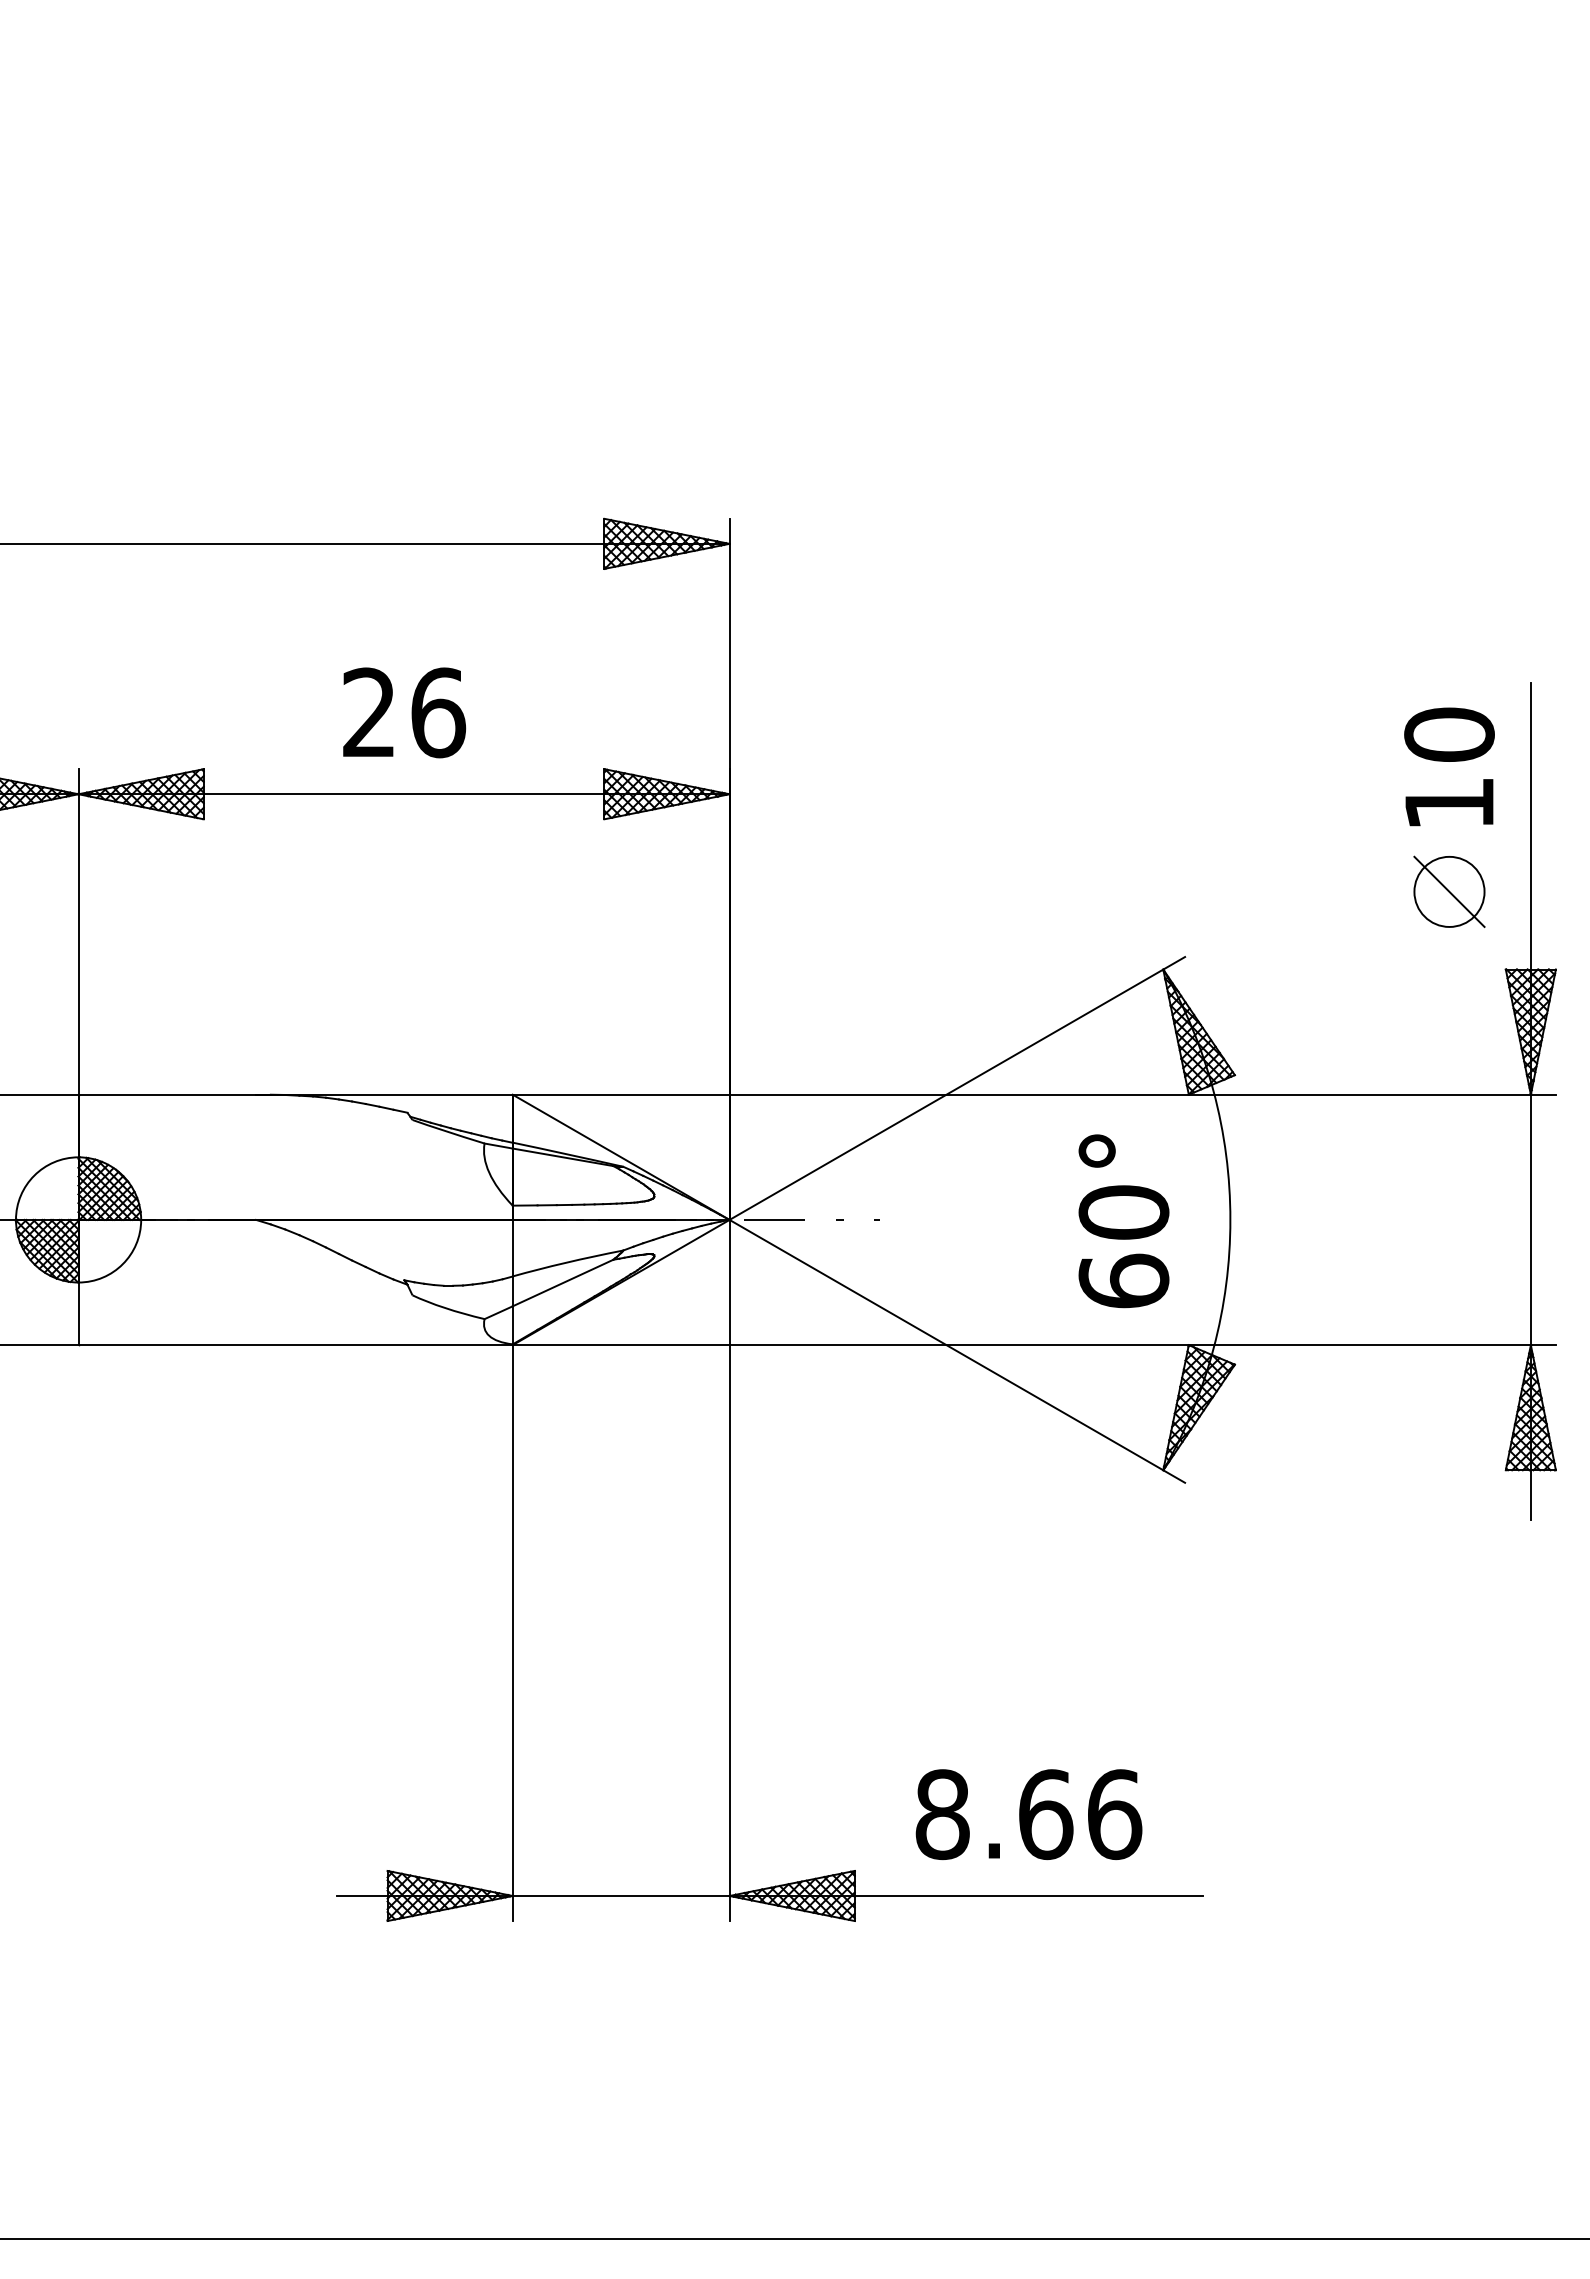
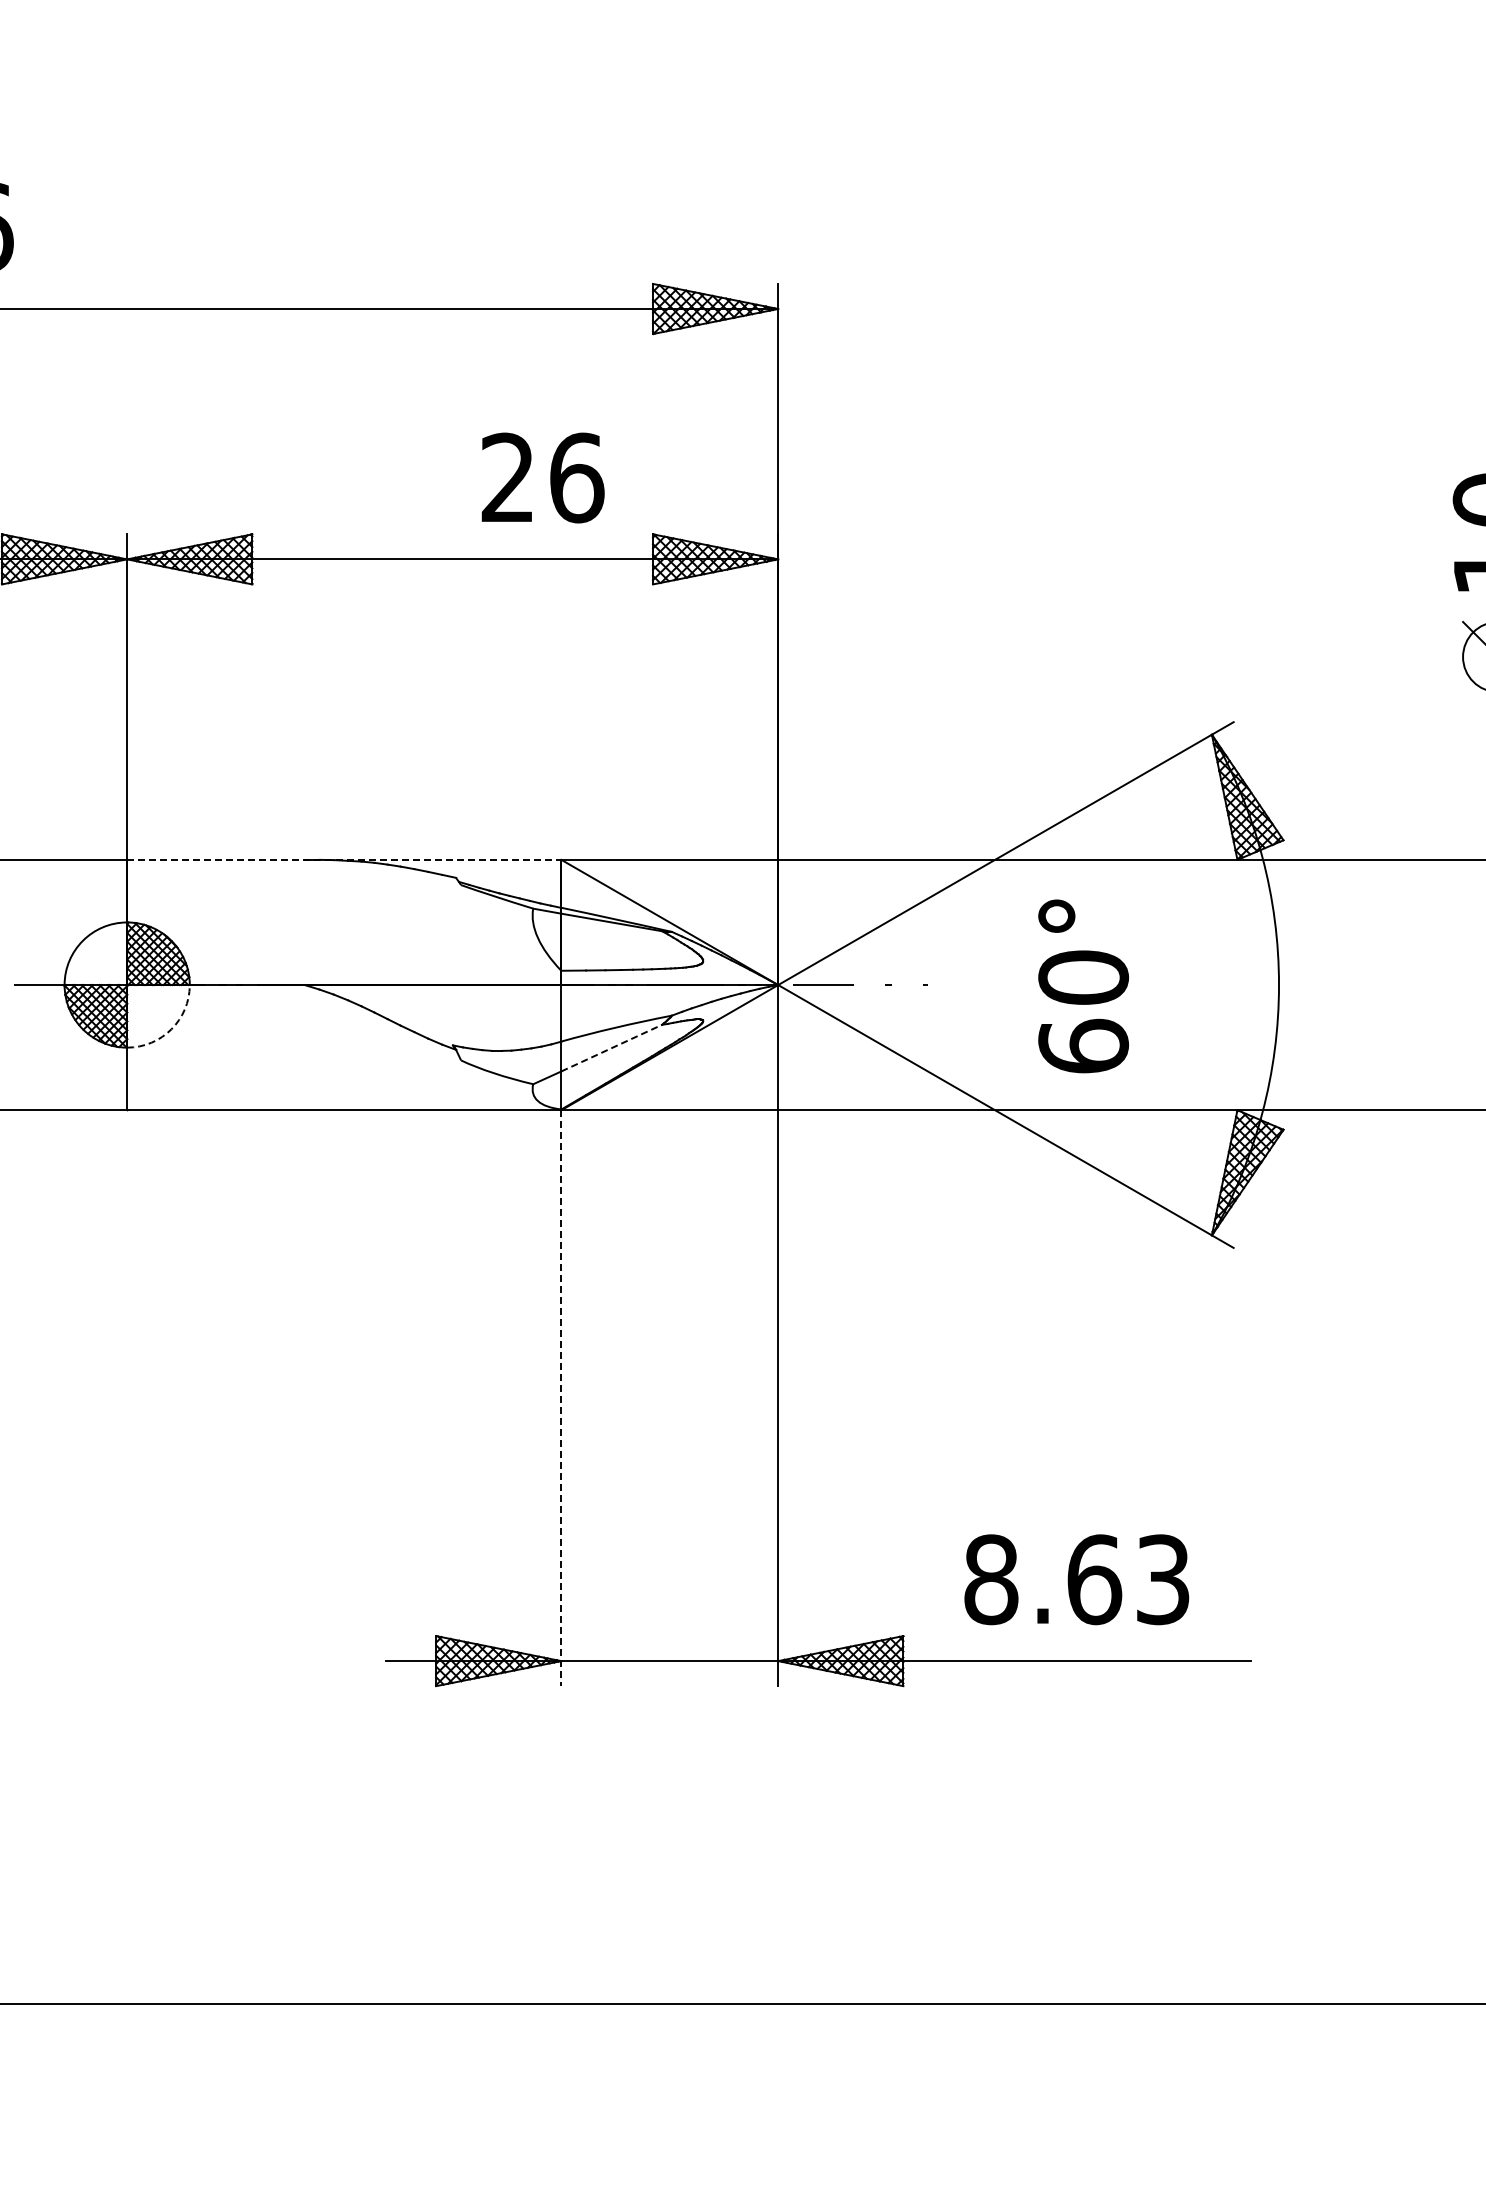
text: (404, 712) -> (543, 477), moved
line: (296, 1094) -> (345, 859), solid -> dashed
text: (1123, 1221) -> (1083, 986), moved
arc: (122, 1264) -> (171, 1029), solid -> dashed
line: (563, 1282) -> (612, 1047), solid -> dashed
line: (512, 1633) -> (561, 1398), solid -> dashed
text: (1115, 1814) -> (1164, 1579), 8.66 -> 8.63

